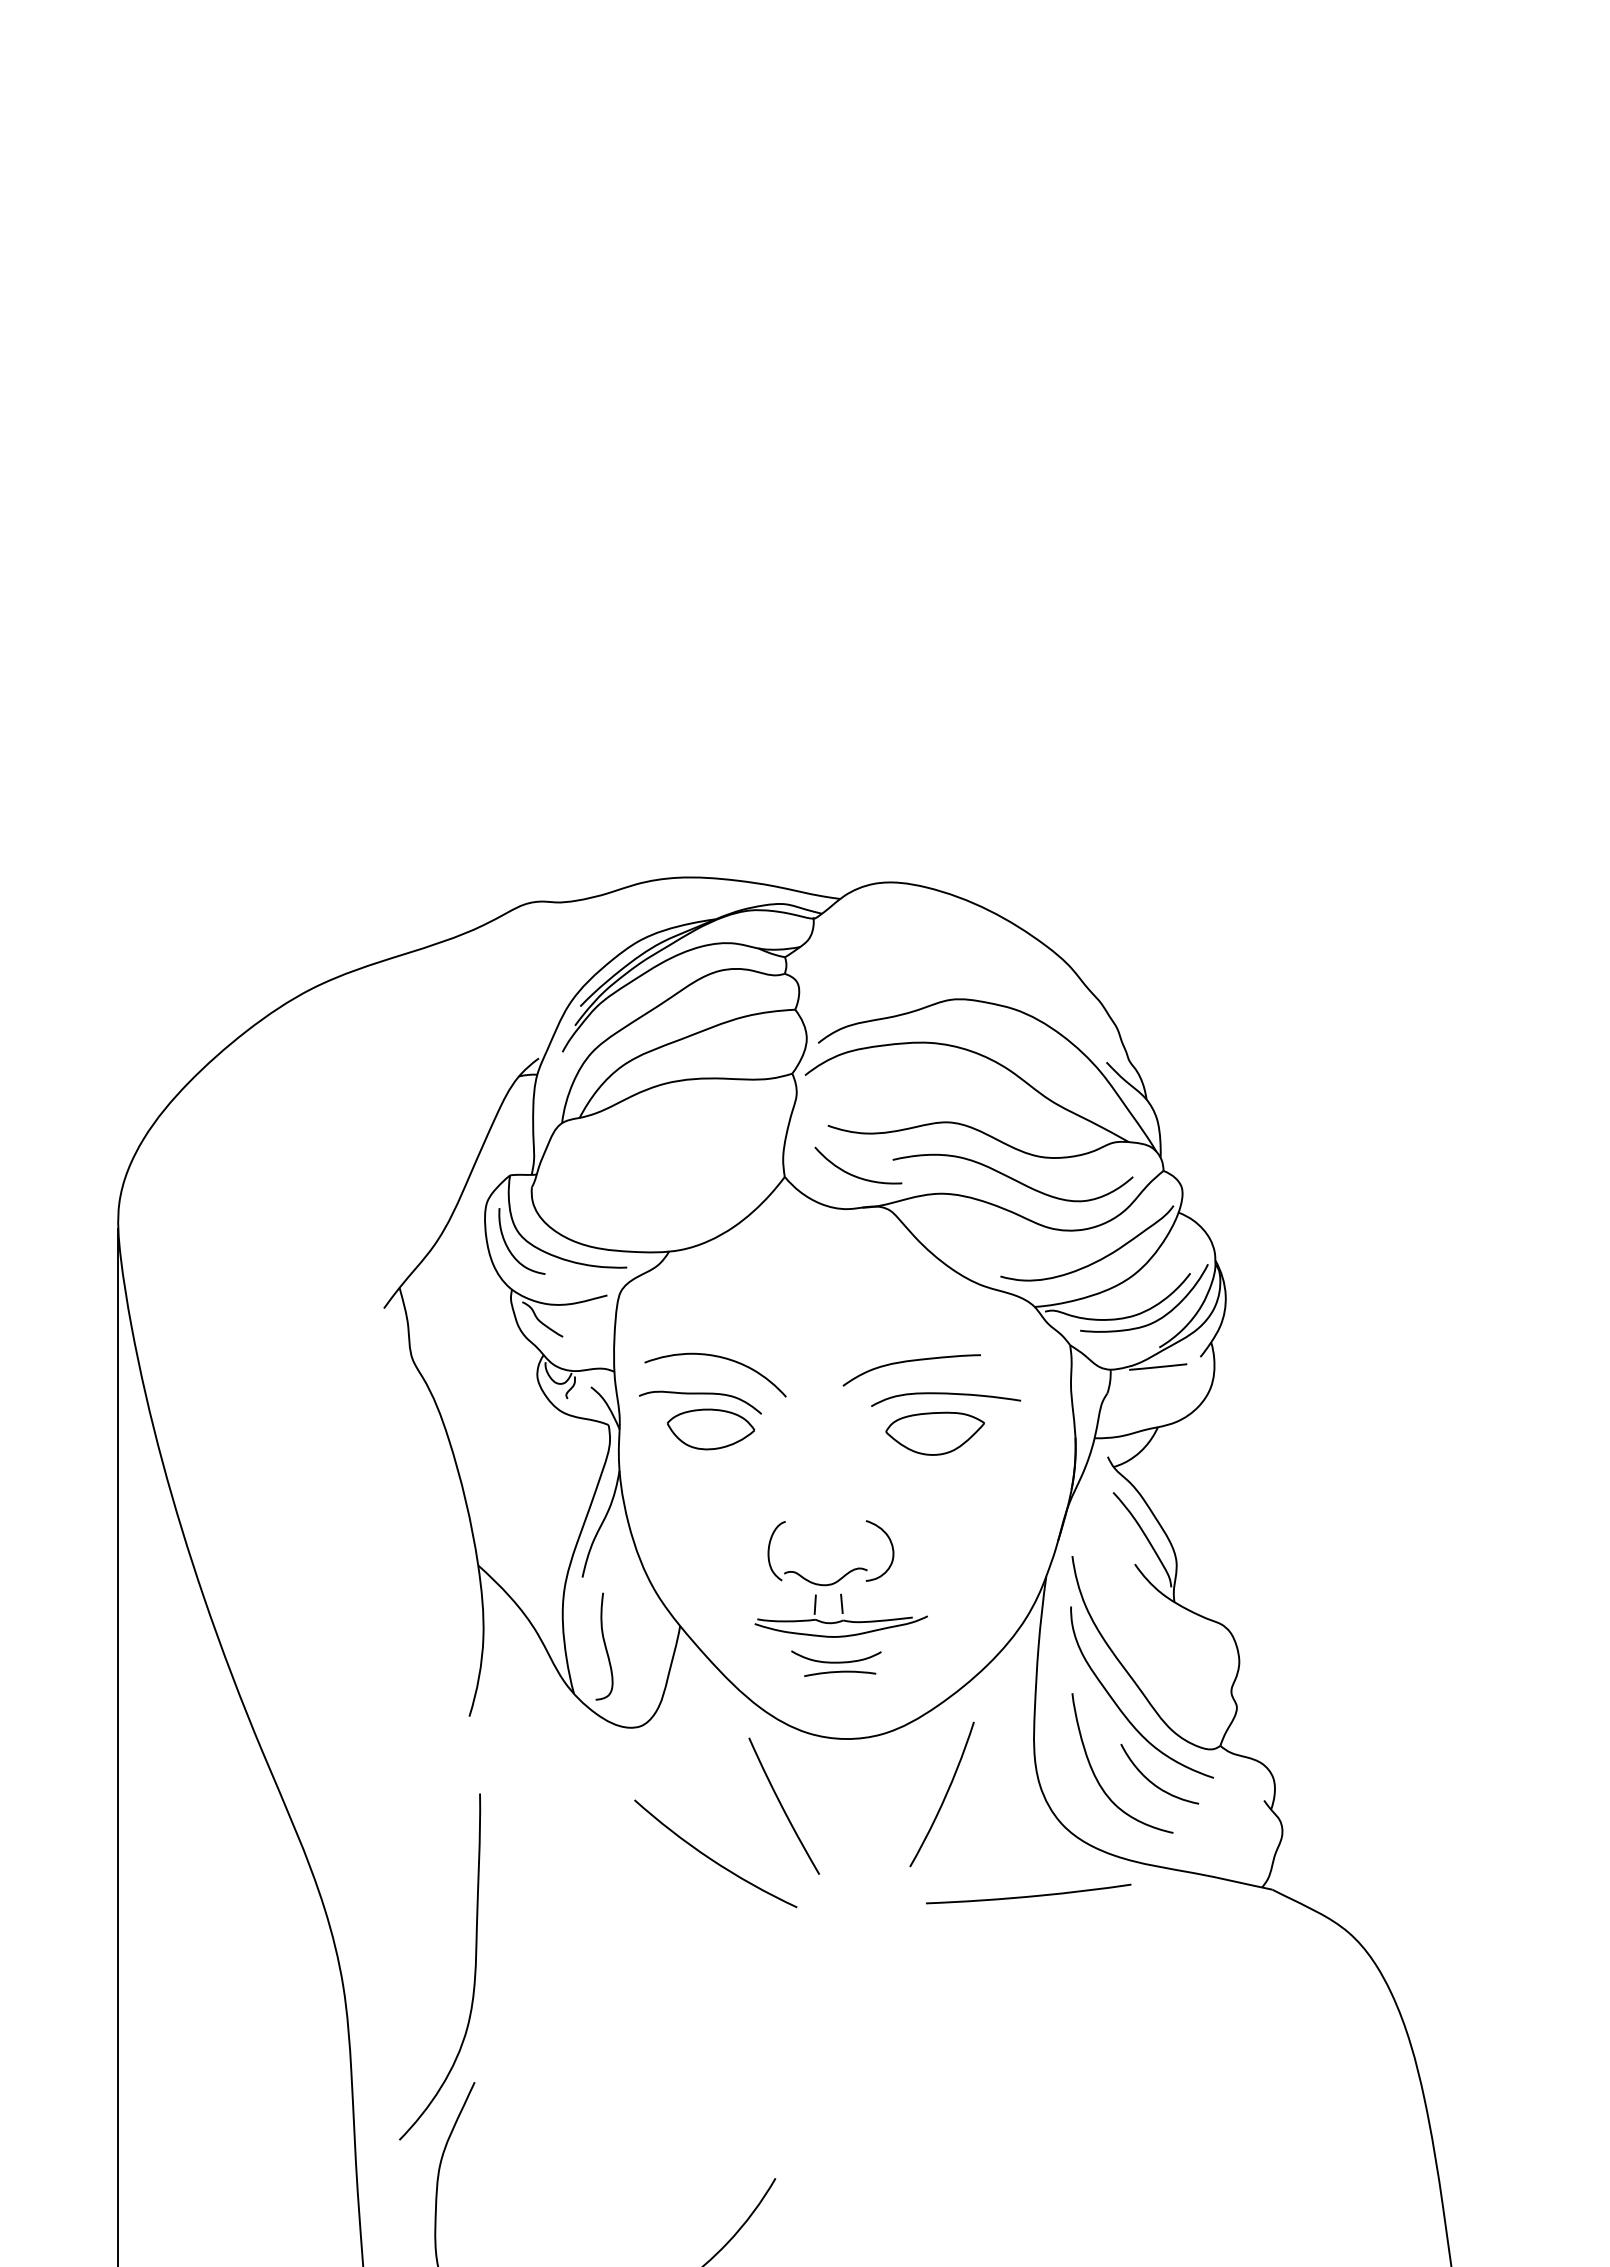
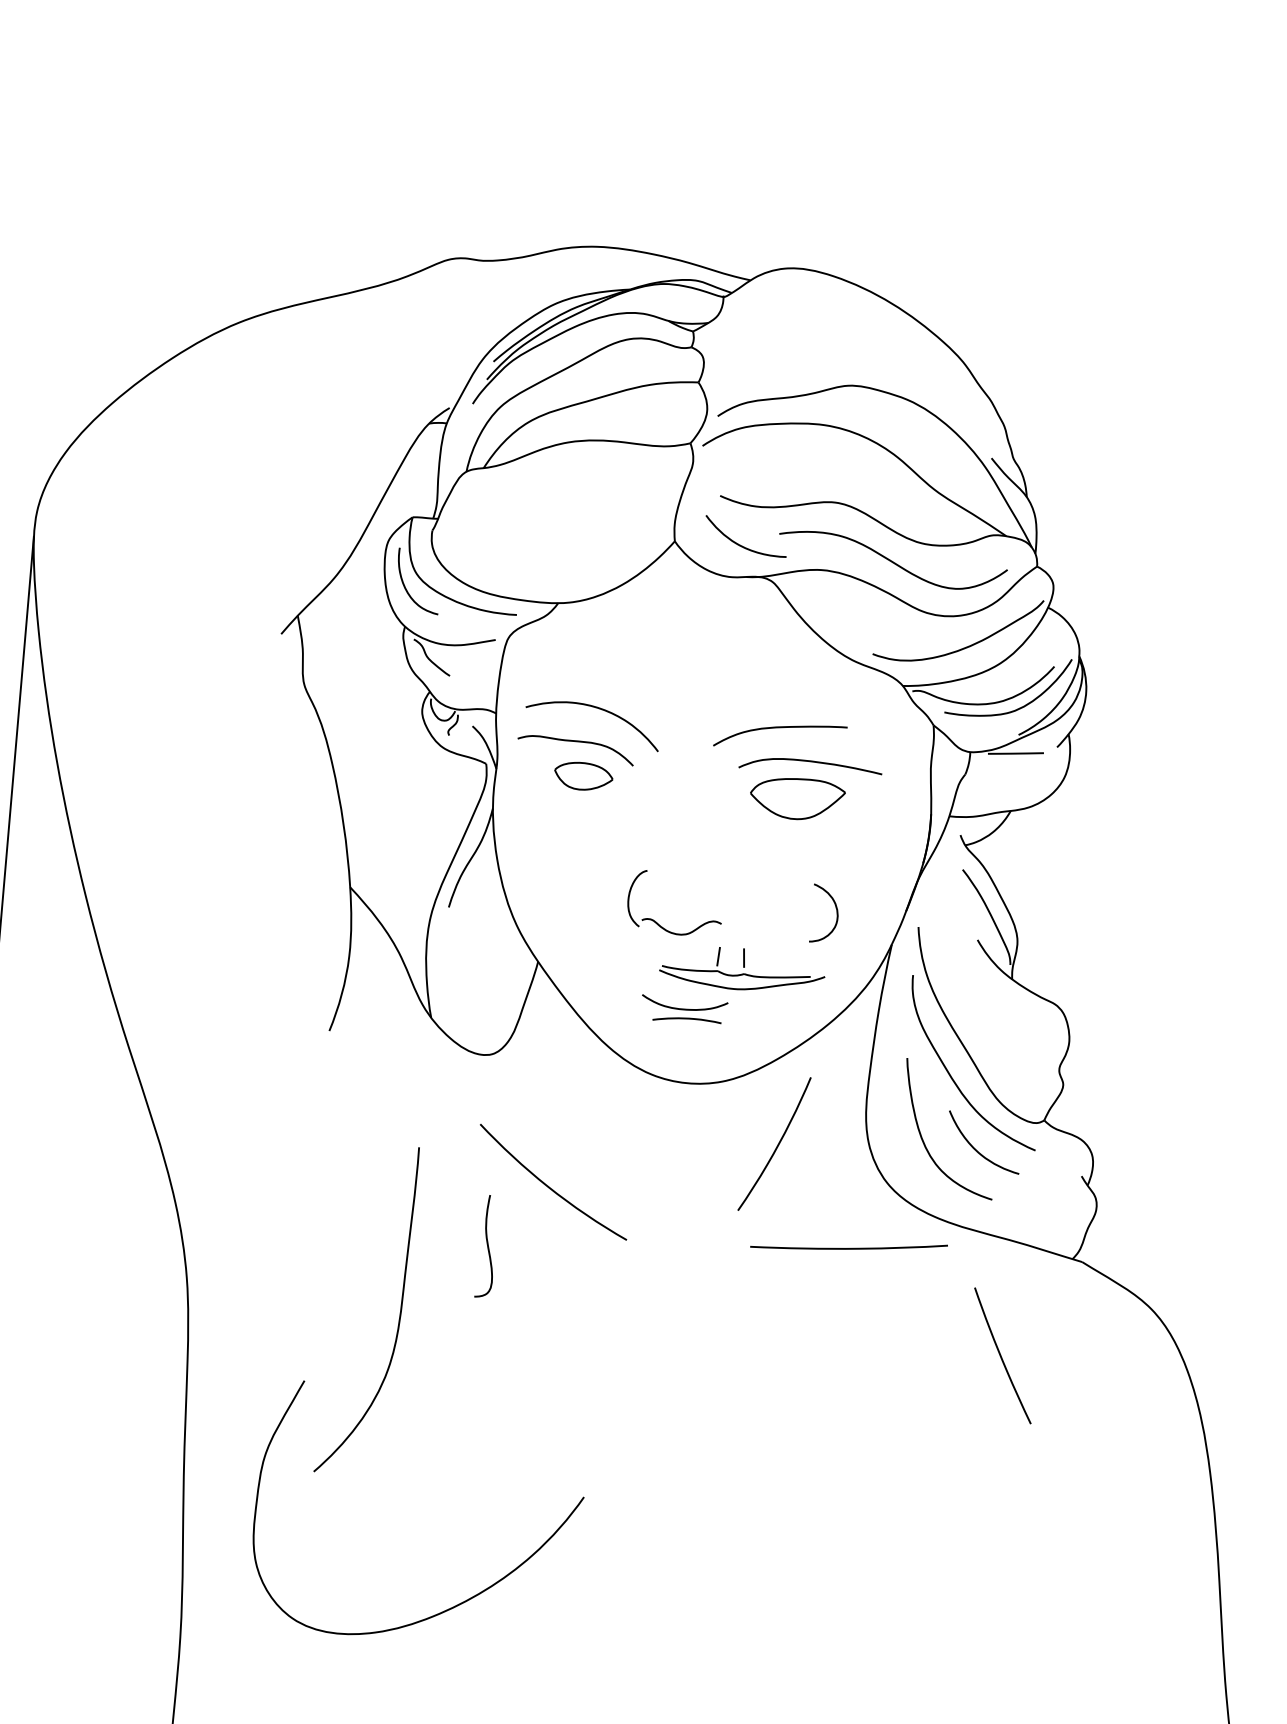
part: (710, 1429) -> (583, 776), size x0.7
curve: (891, 1547) -> (836, 911), moved
part: (840, 1615) -> (741, 969), moved
curve: (604, 1646) -> (487, 1246), moved
curve: (782, 1805) -> (1001, 1355), moved
curve: (474, 1966) -> (399, 1312), moved

